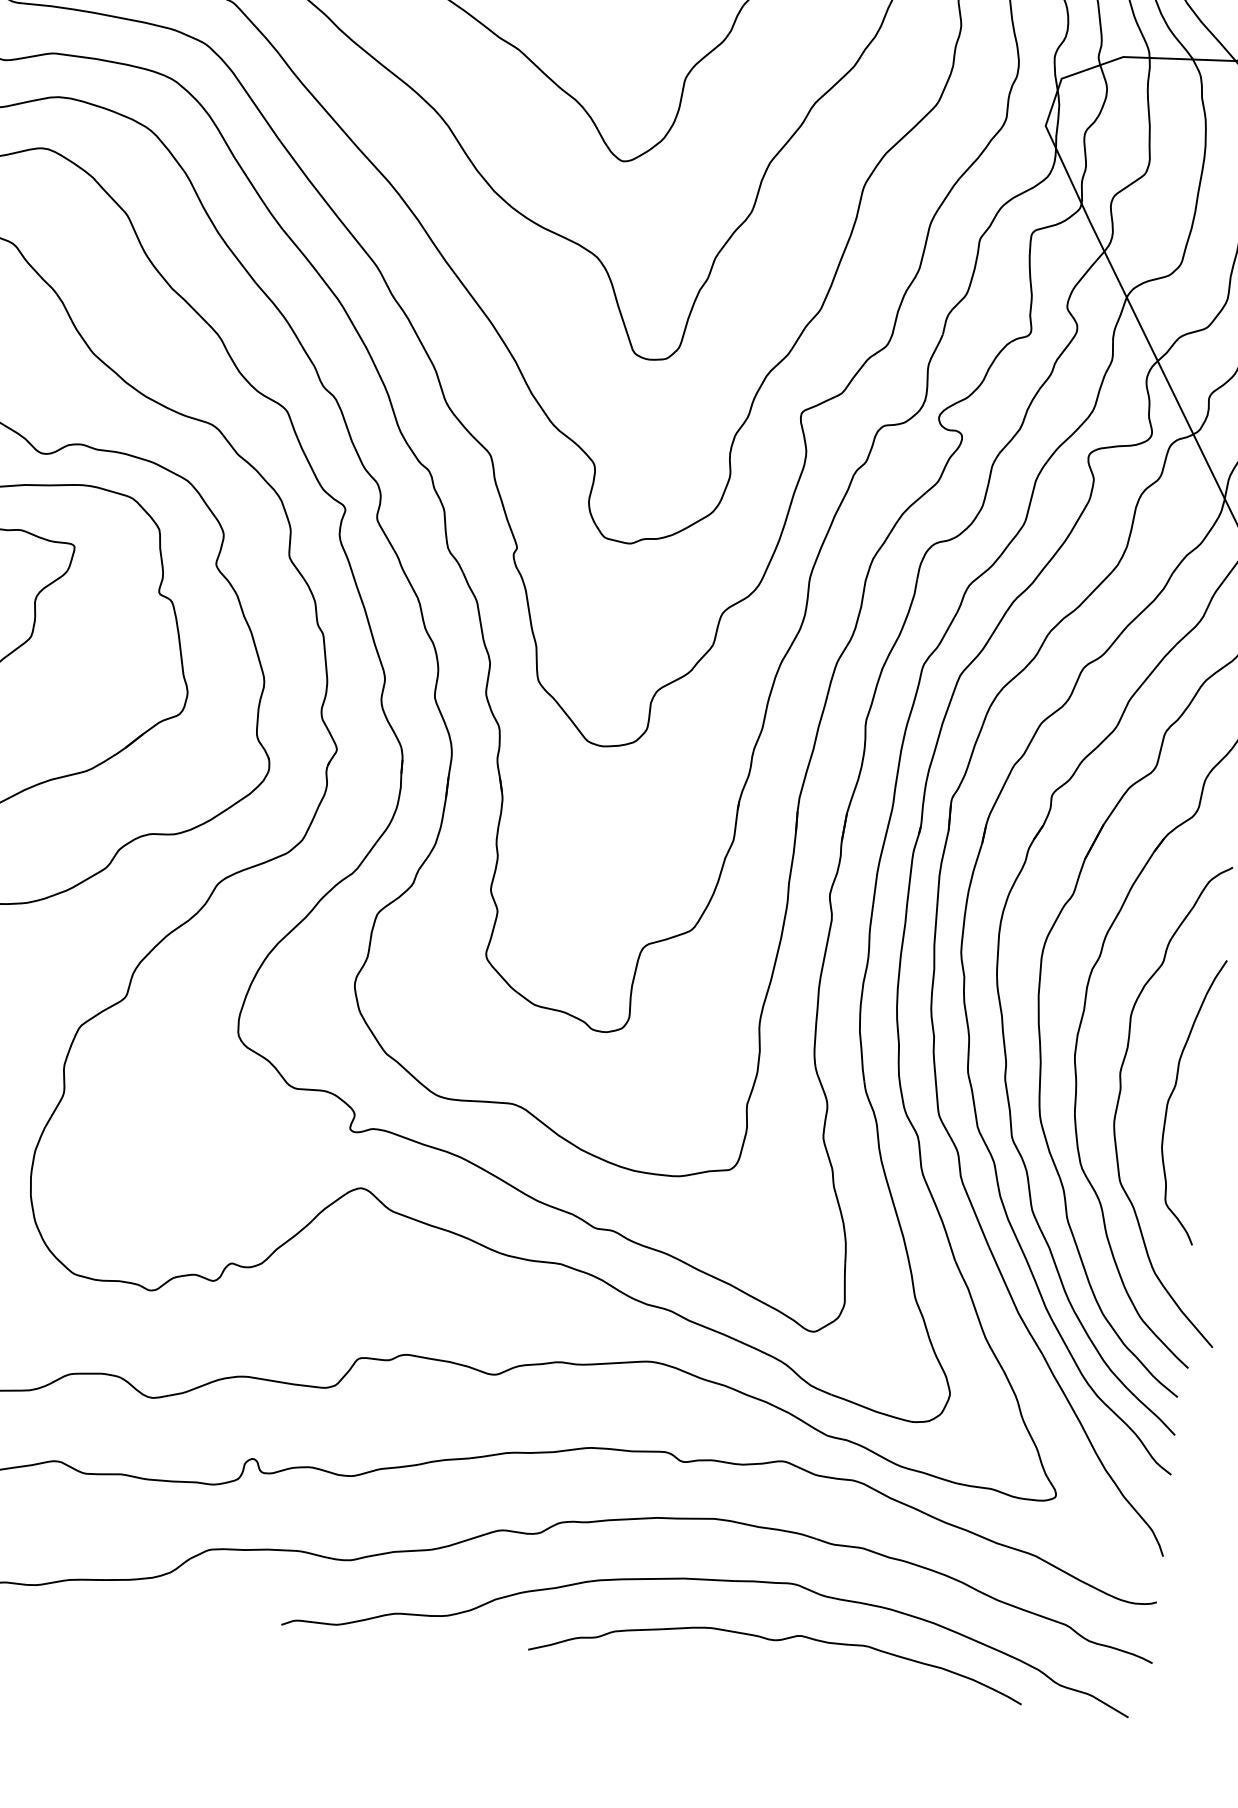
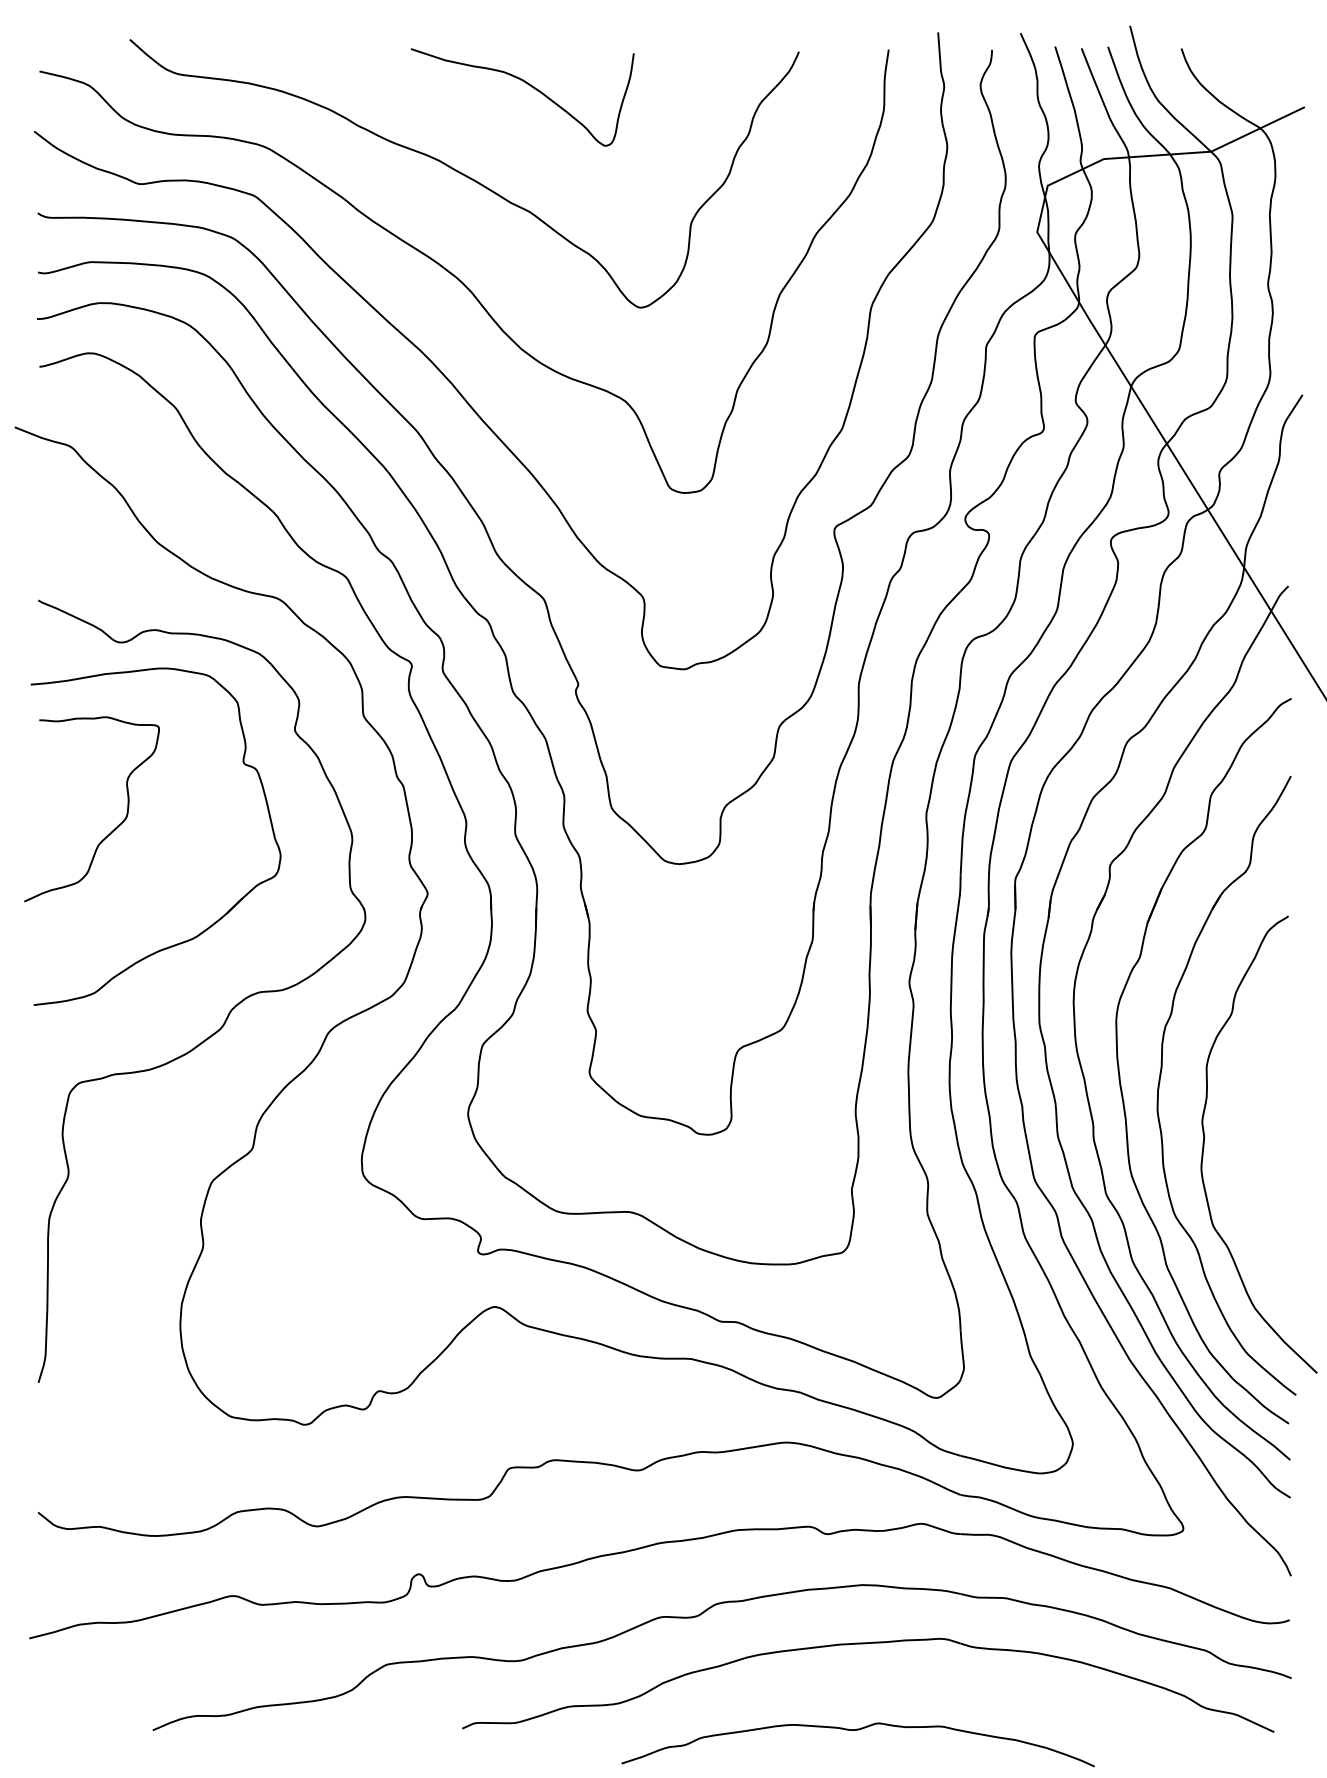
curve: (1173, 1093) -> (1254, 1136), removed
part: (778, 1641) -> (857, 1730), moved

